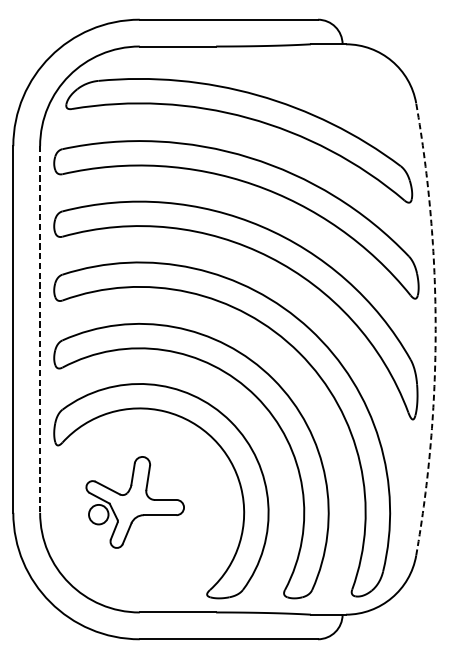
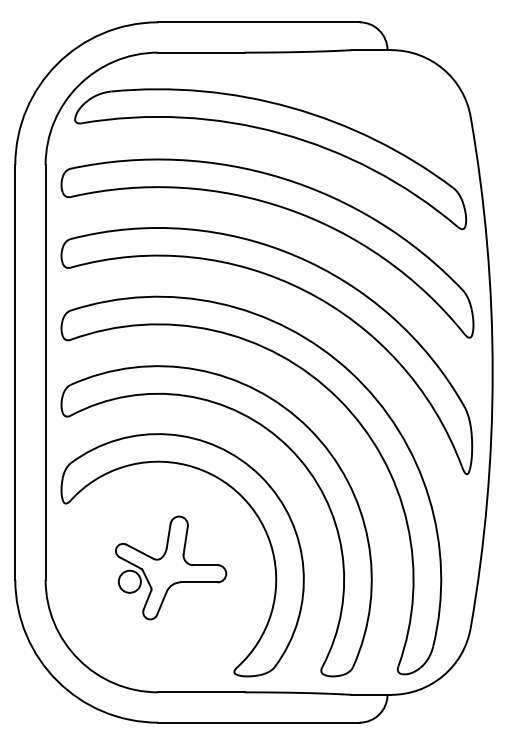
arc: (435, 329) -> (492, 372), dashed -> solid
line: (40, 330) -> (45, 373), dashed -> solid
part: (135, 502) -> (171, 567), moved

